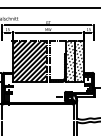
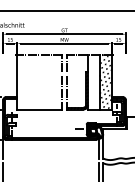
hatch: (29, 60) -> (39, 80), removed
hatch: (69, 61) -> (92, 82), removed

